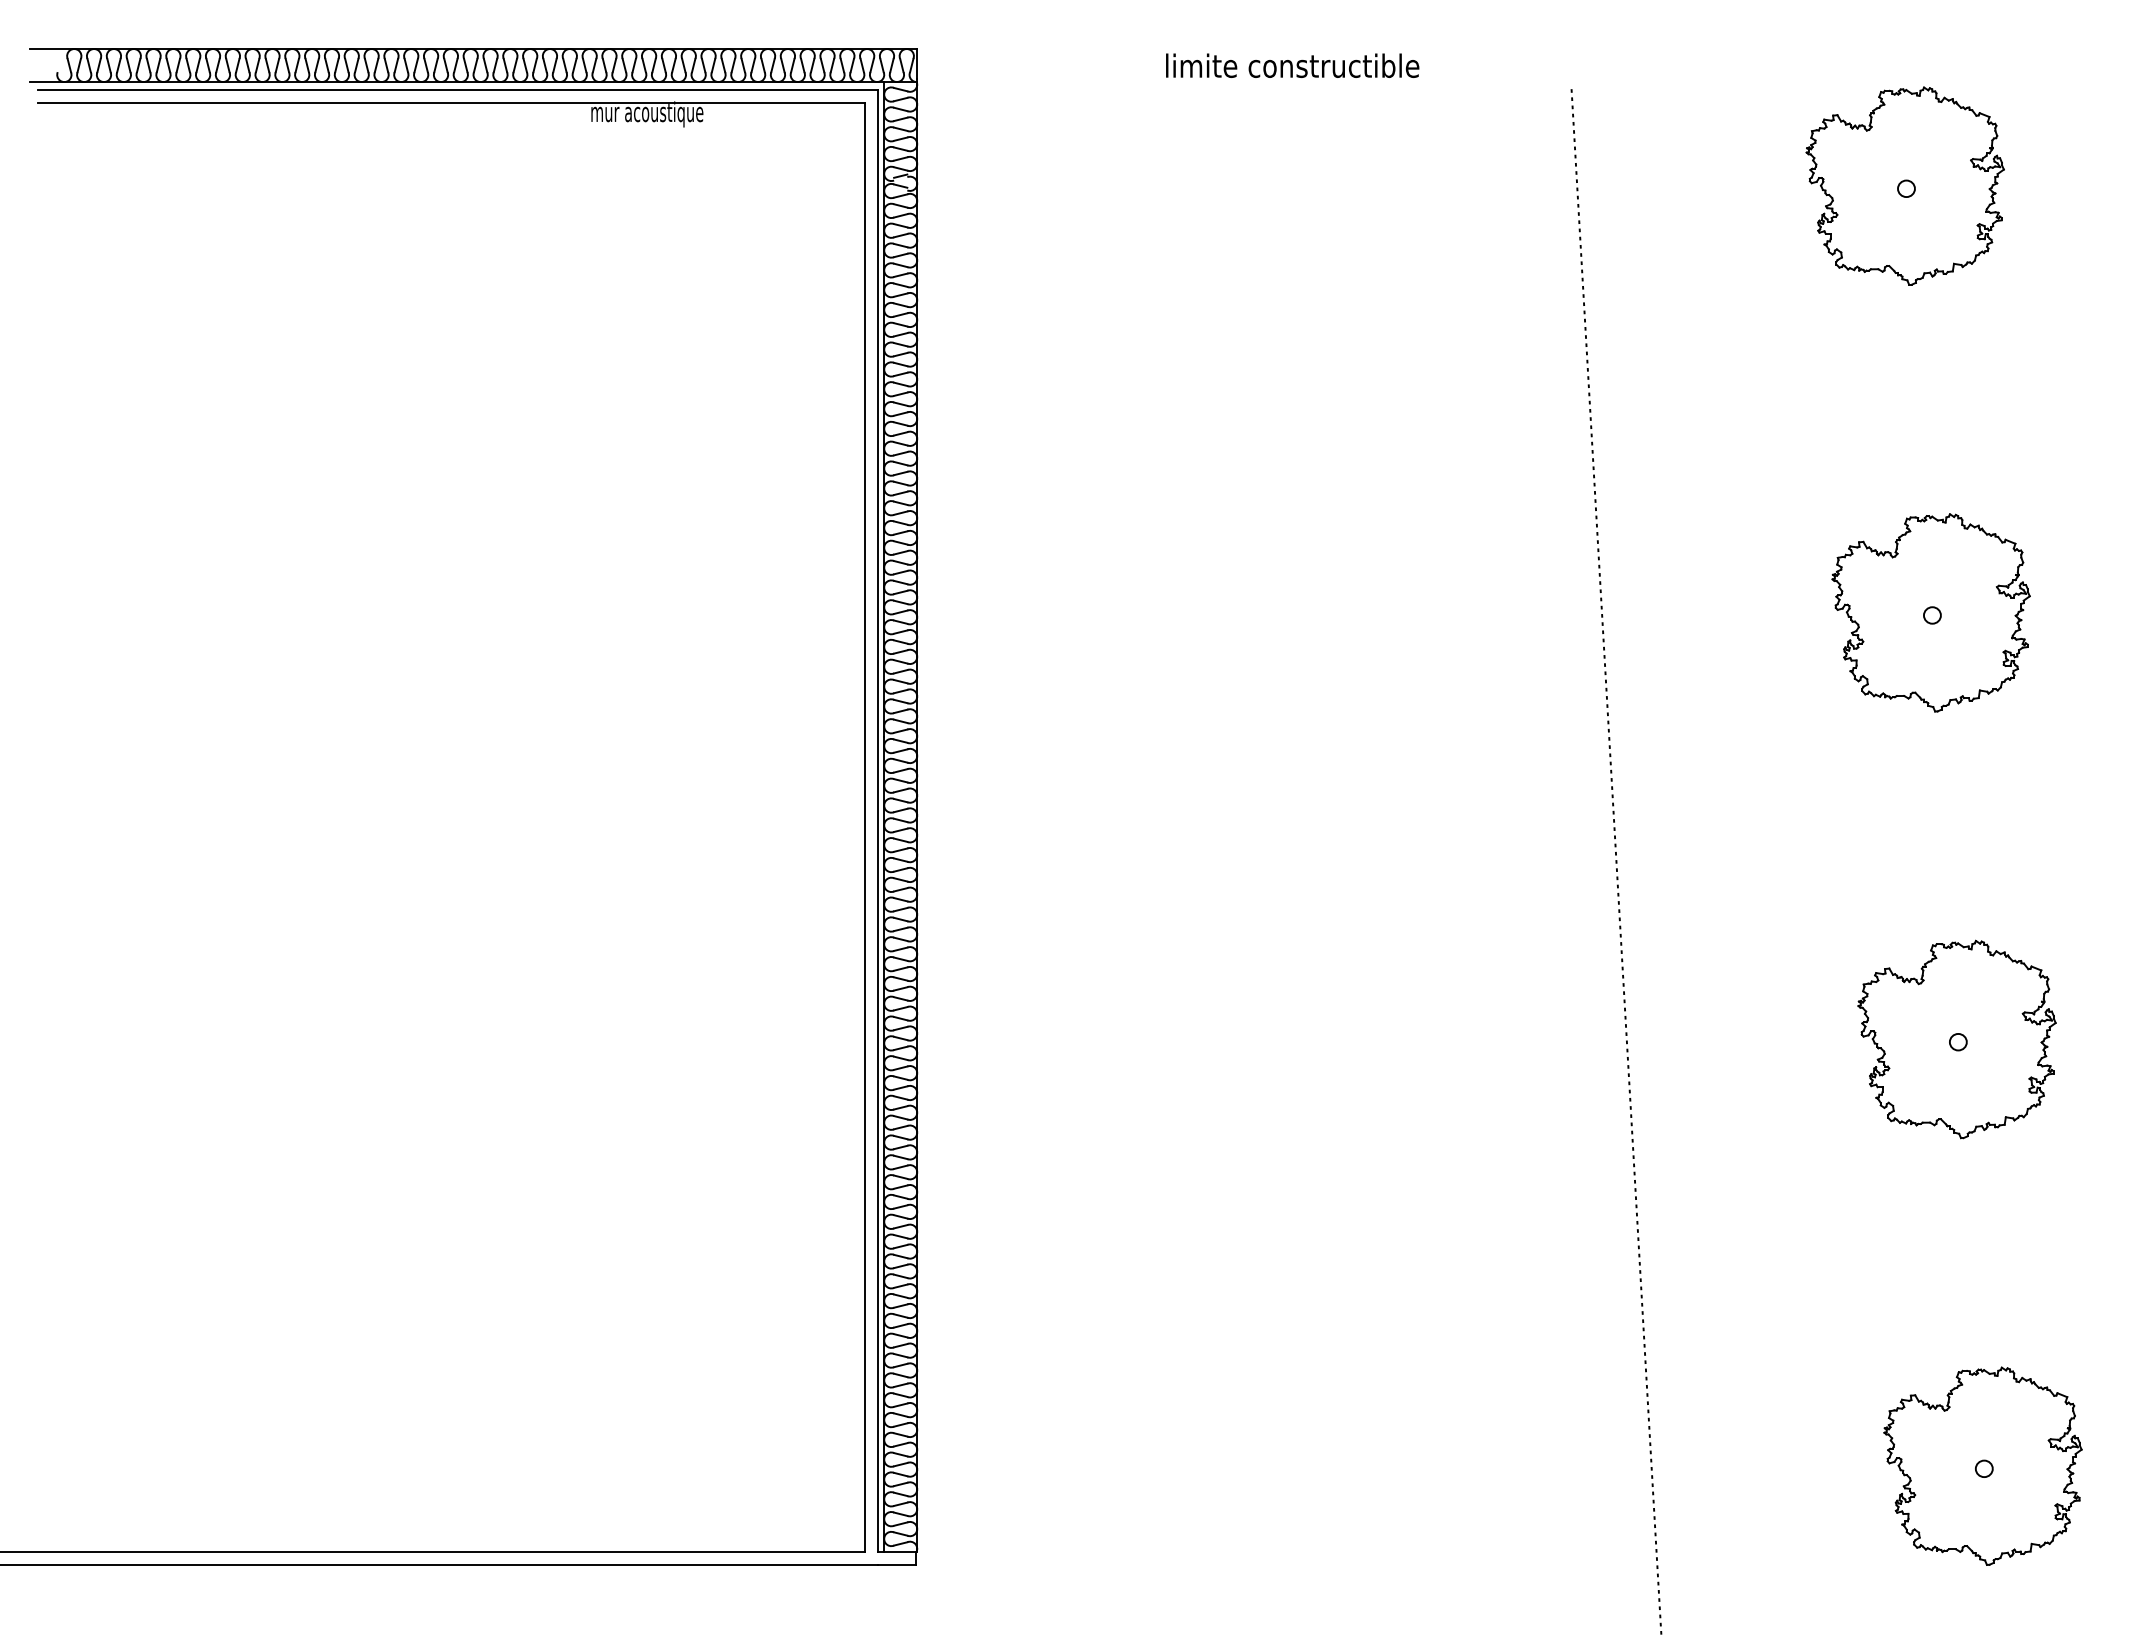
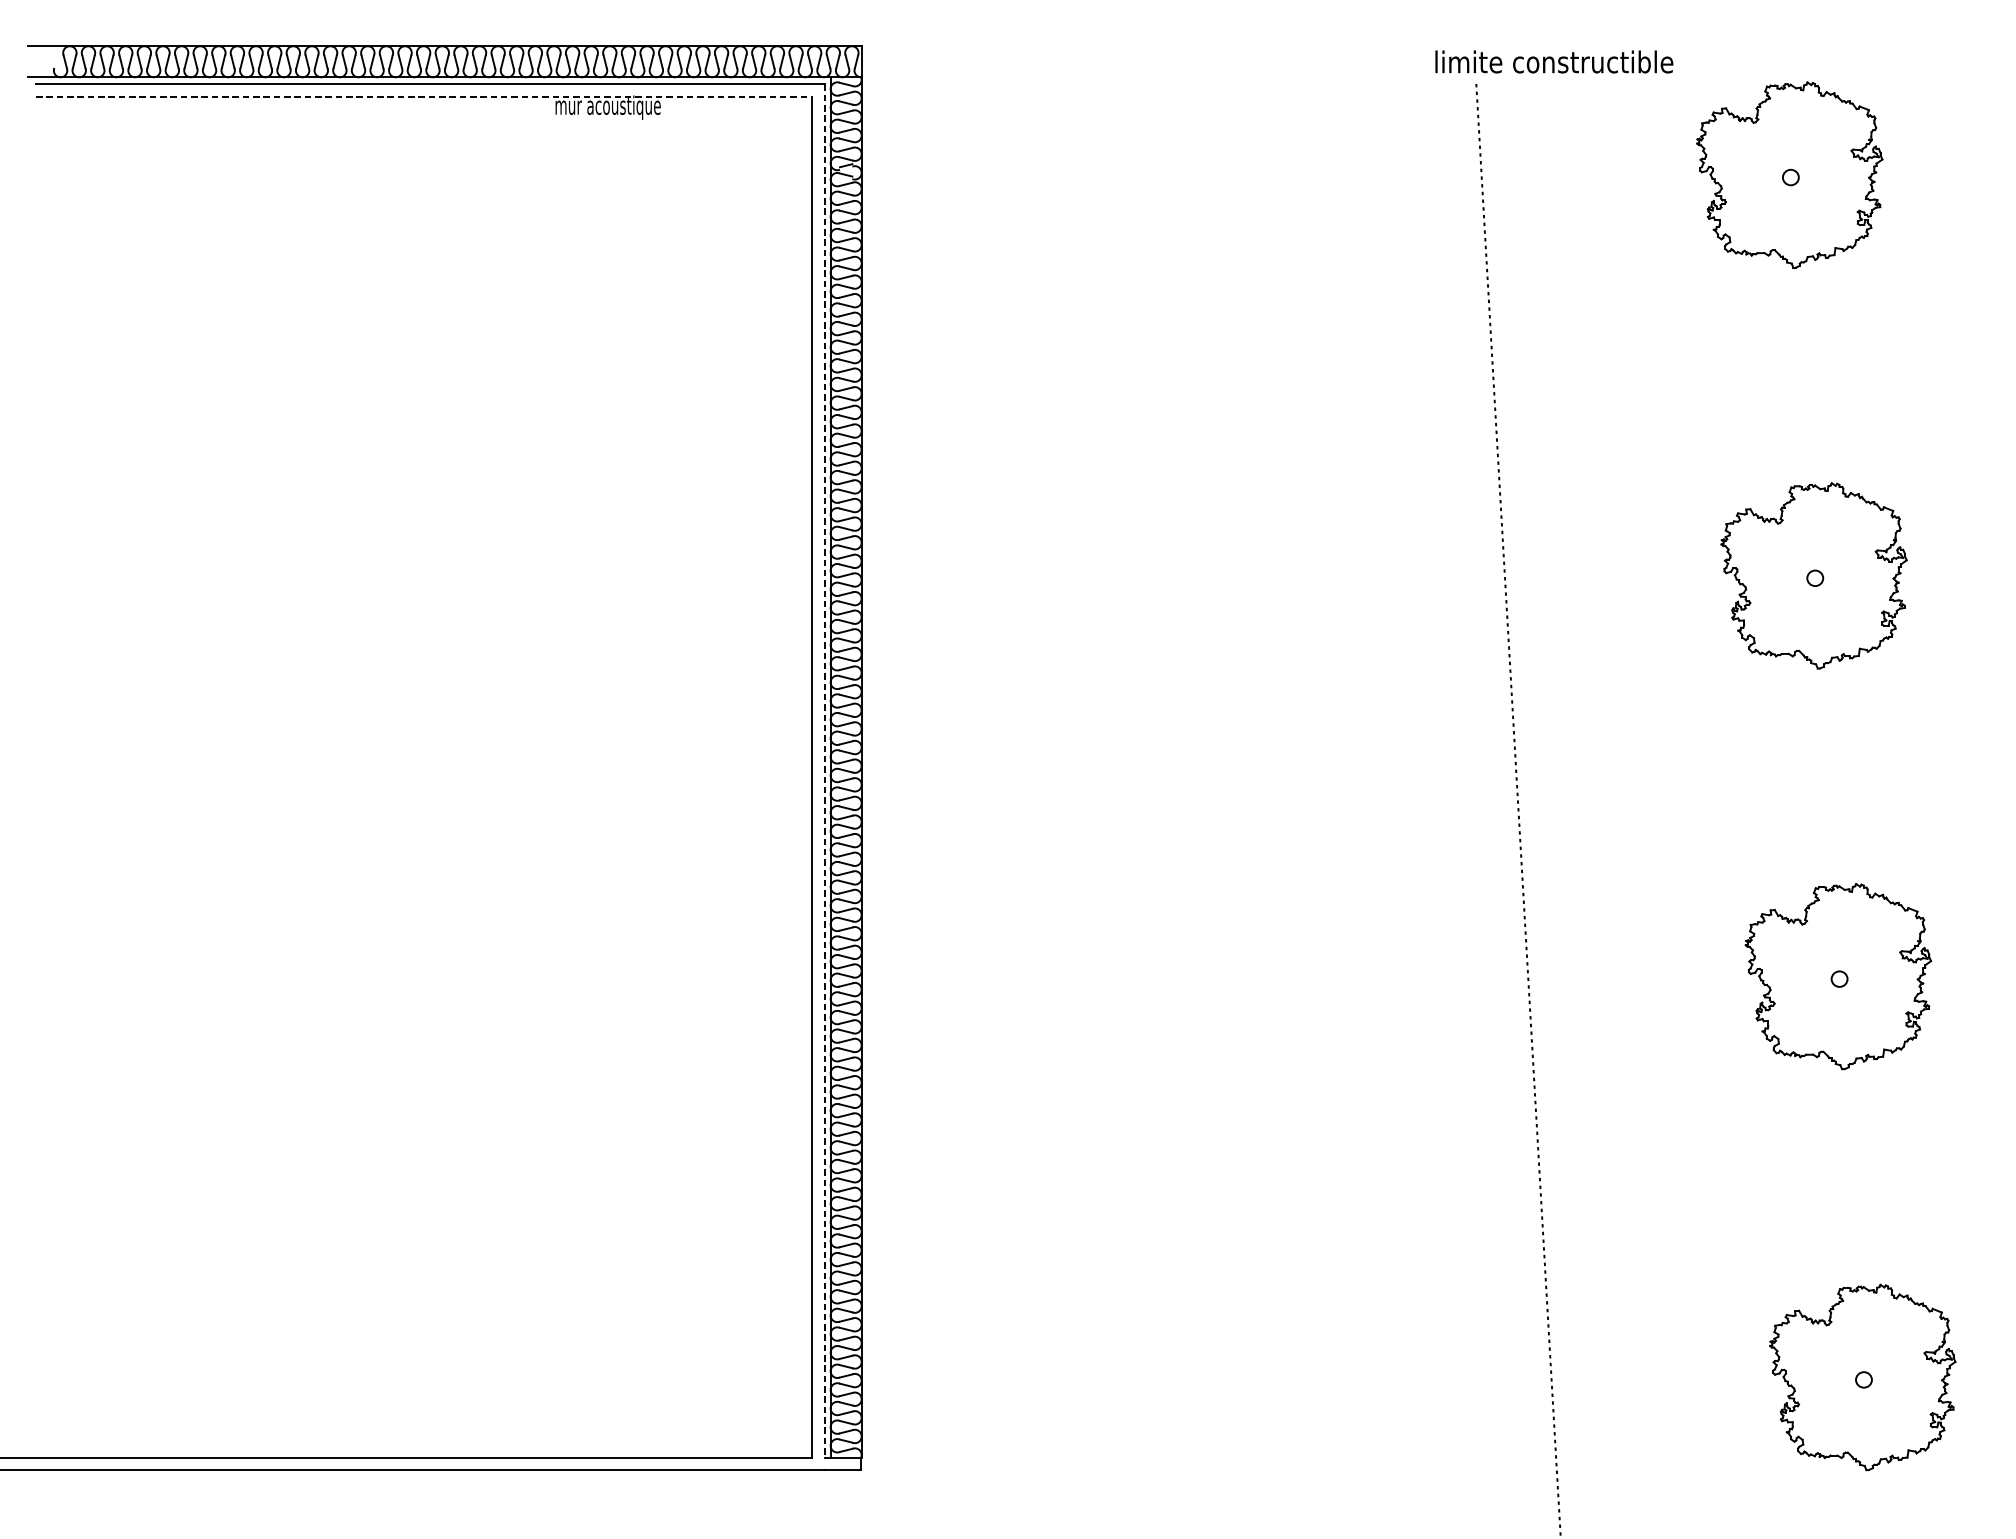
text: (1292, 65) -> (1554, 61), moved
line: (451, 102) -> (424, 96), solid -> dashed
line: (877, 821) -> (824, 771), solid -> dashed

